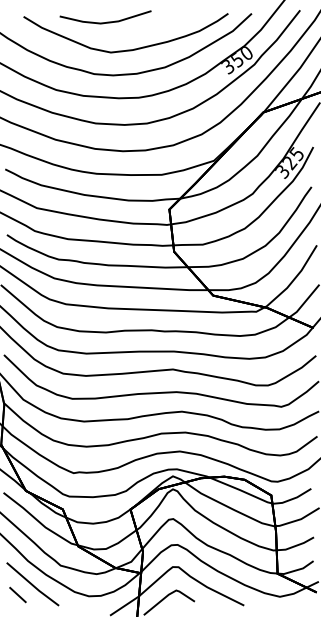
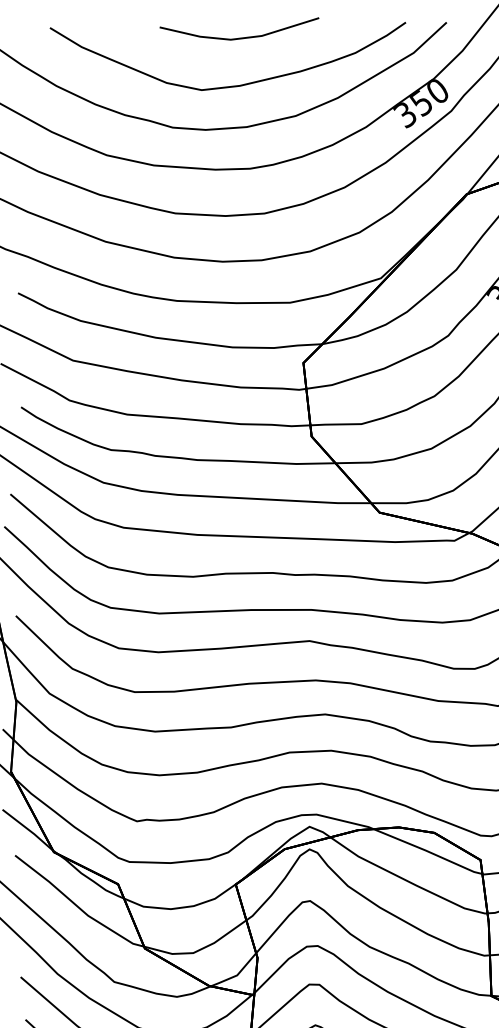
line: (106, 21) -> (240, 36), moved

